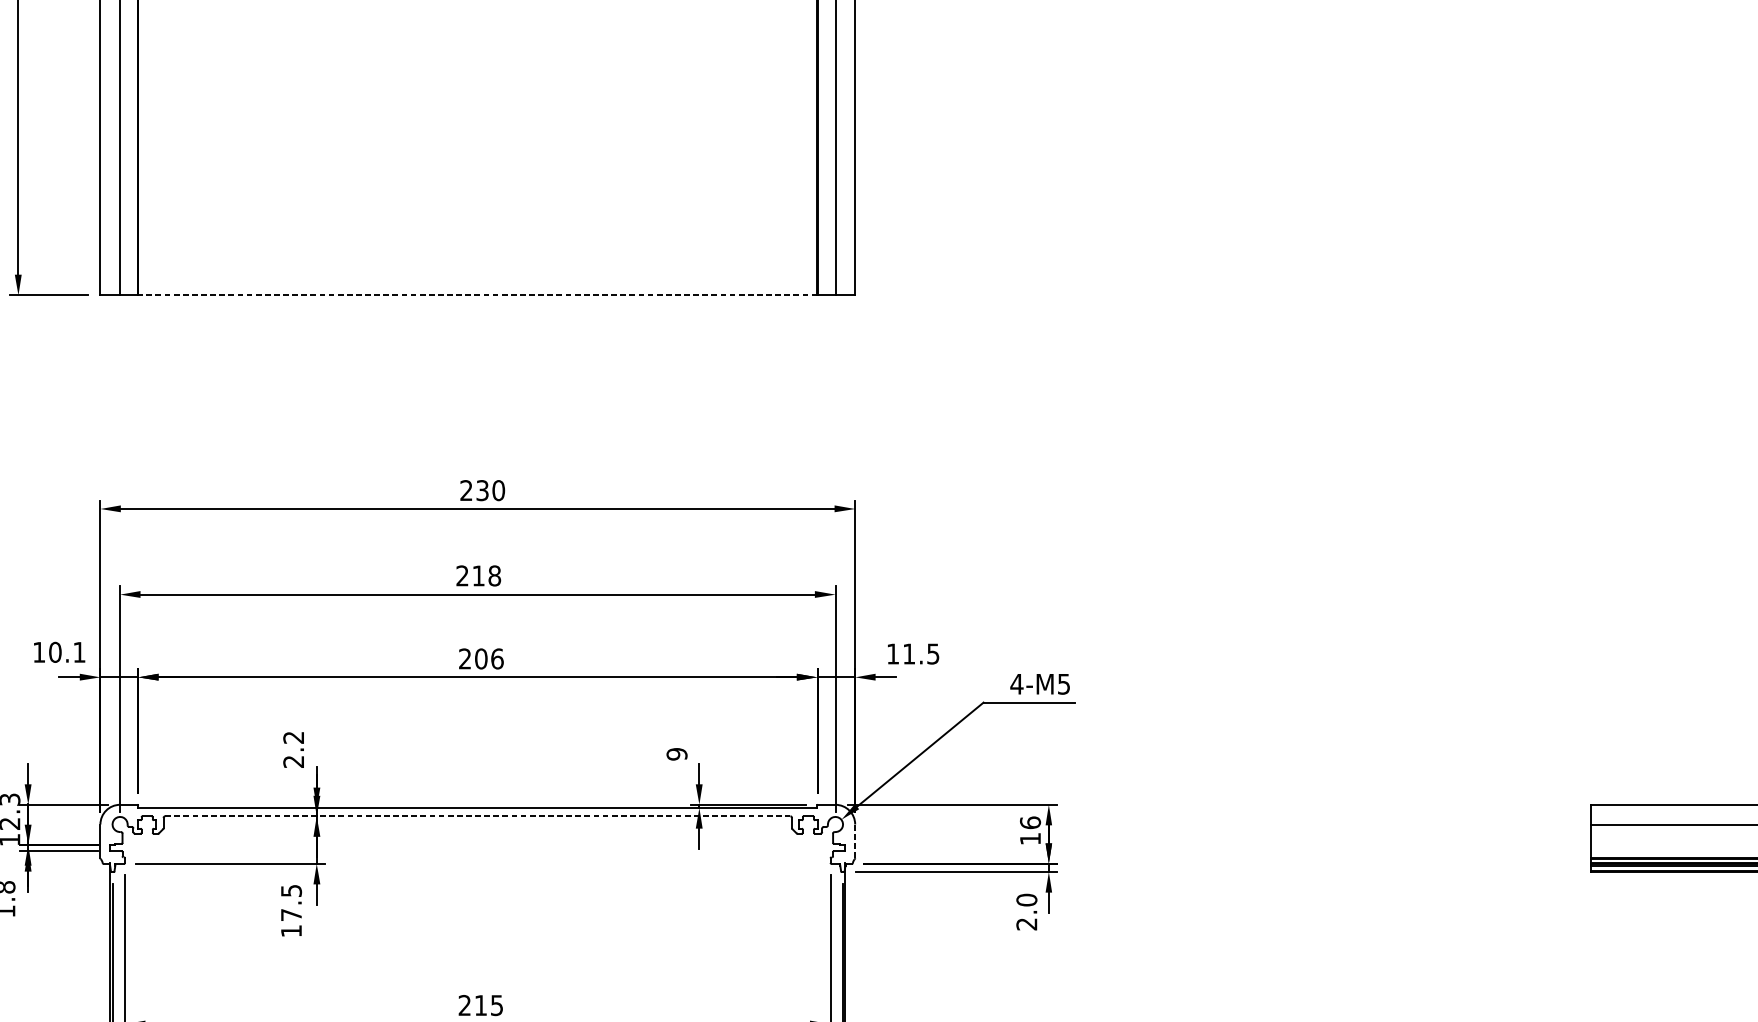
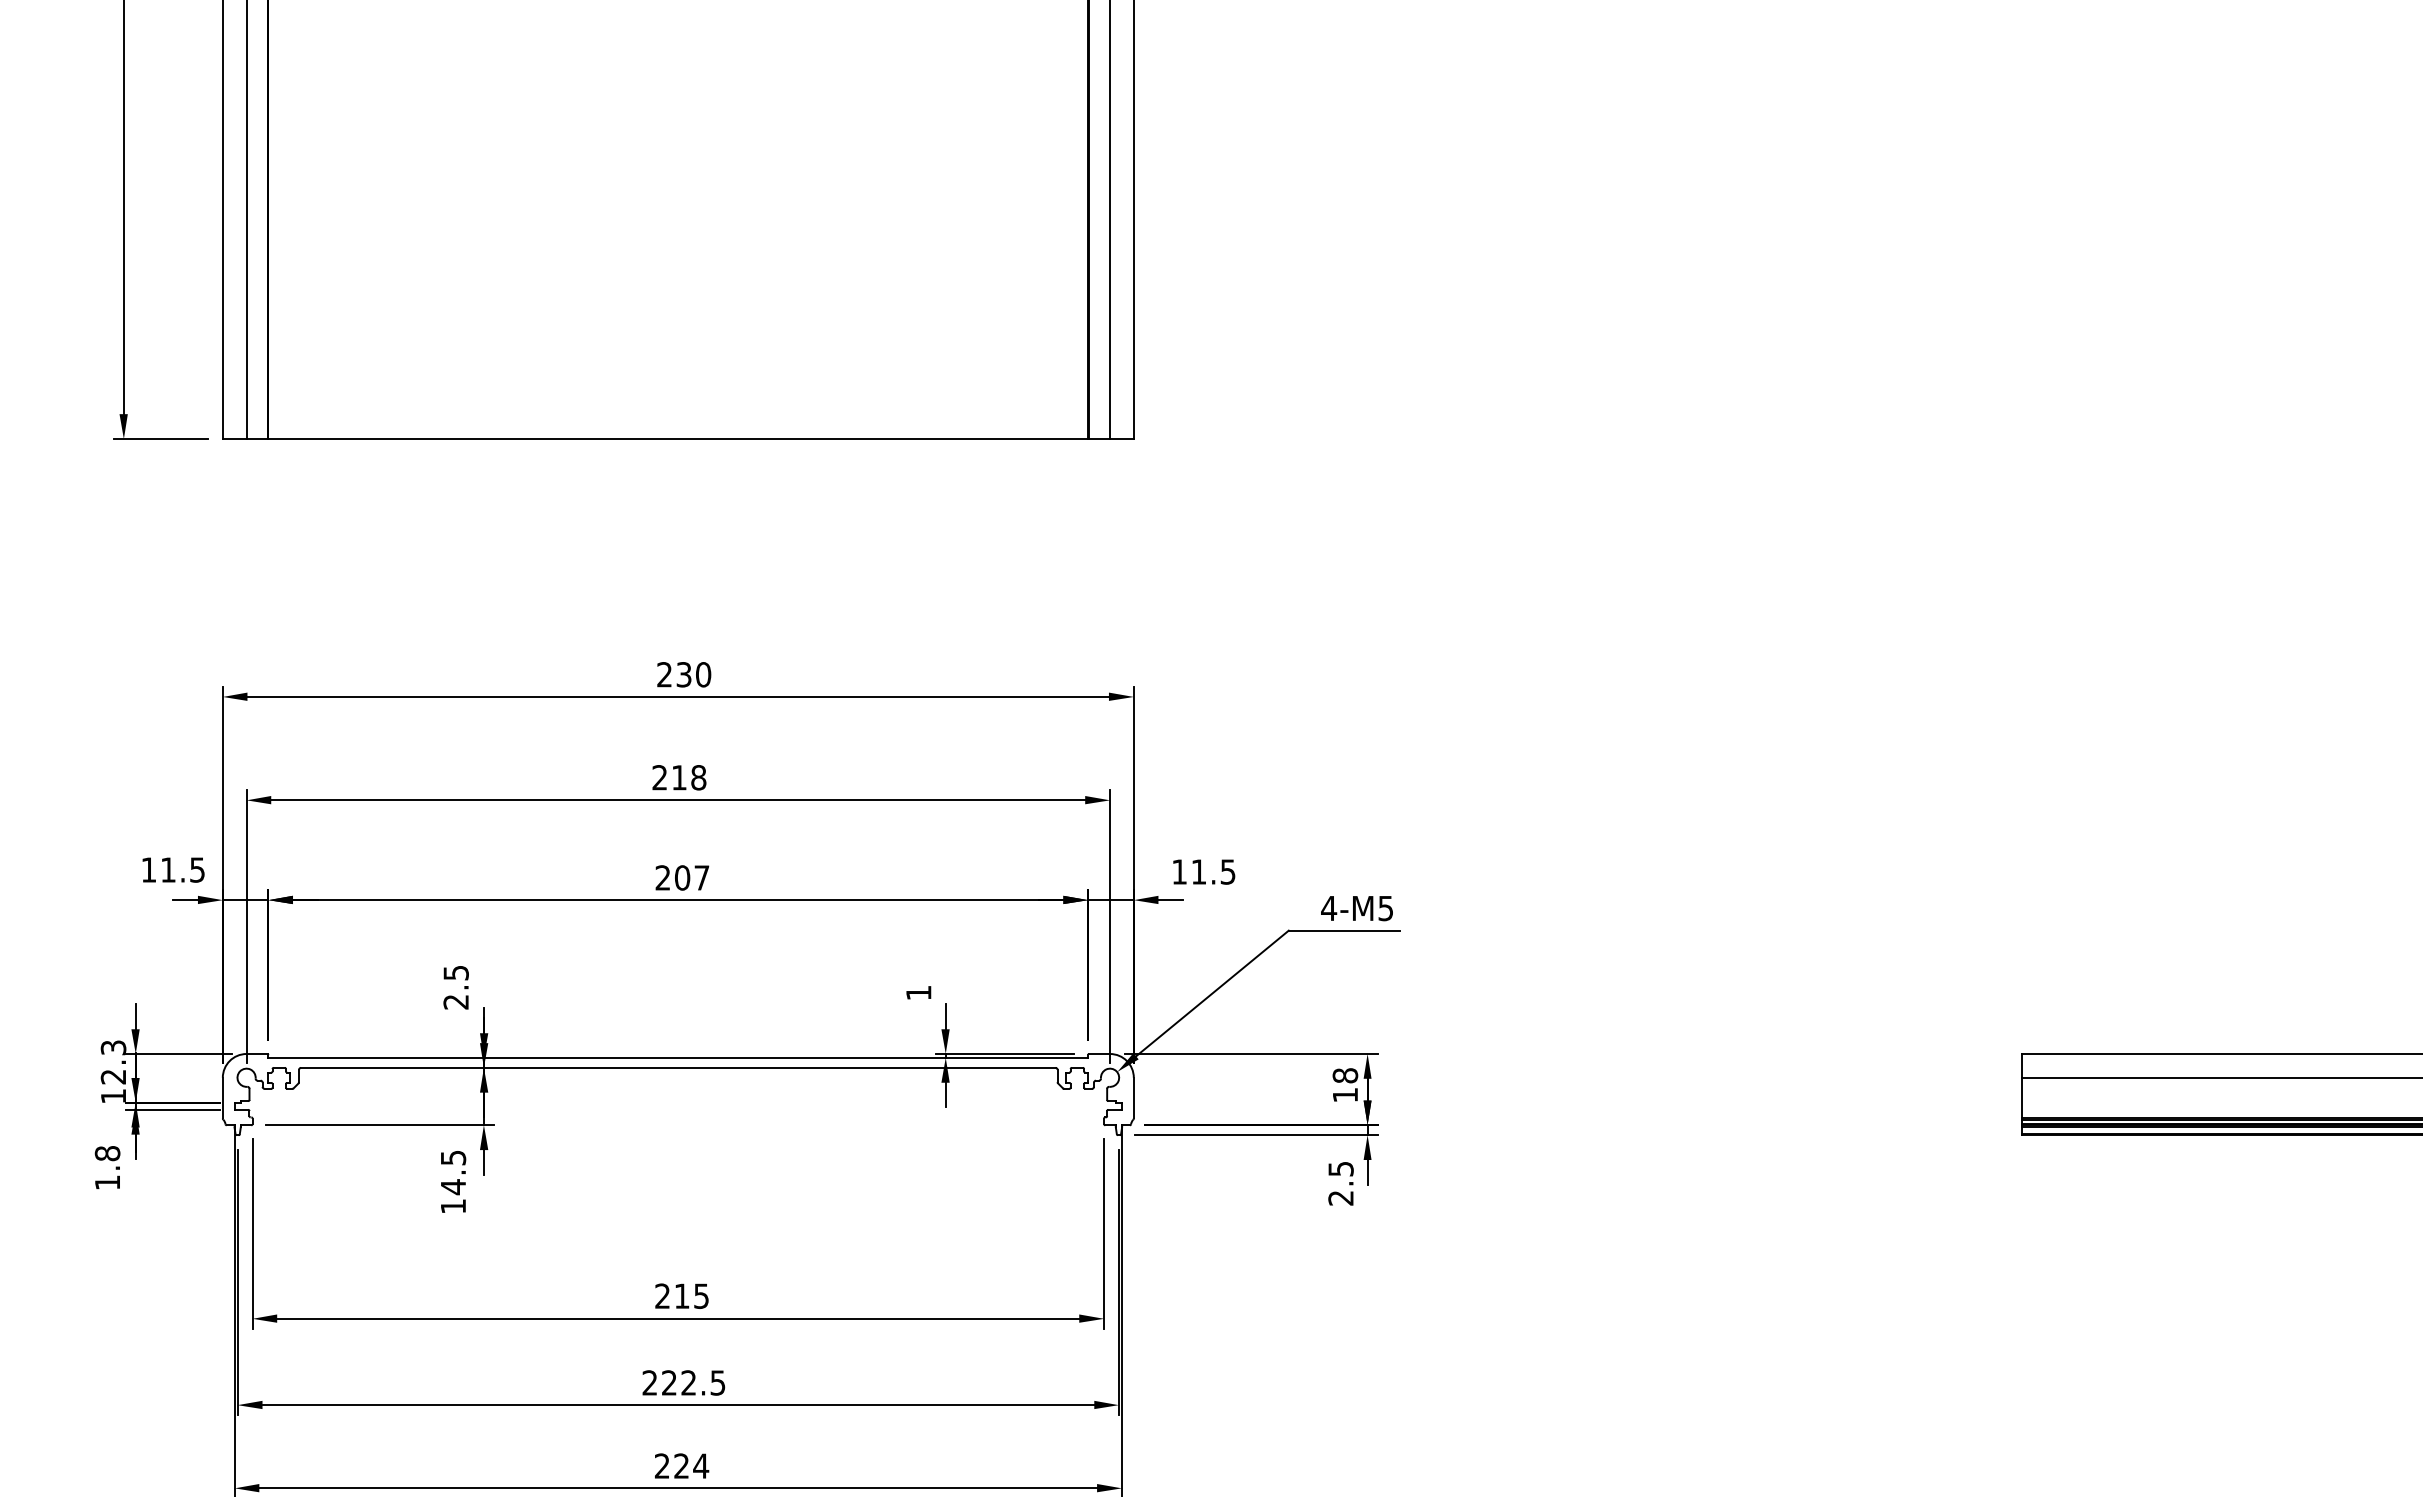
line: (477, 295) -> (678, 439), dashed -> solid
text: (67, 651) -> (182, 869), 10.1 -> 11.5
text: (497, 658) -> (701, 877), 206 -> 207
text: (293, 738) -> (455, 973), 2.2 -> 2.5
text: (676, 753) -> (918, 992), 9 -> 1
line: (477, 815) -> (678, 1067), dashed -> solid
text: (1030, 822) -> (1345, 1075), 16 -> 18
line: (854, 840) -> (1133, 1097), dashed -> solid
text: (1026, 899) -> (1340, 1168), 2.0 -> 2.5
text: (291, 915) -> (453, 1187), 17.5 -> 14.5

